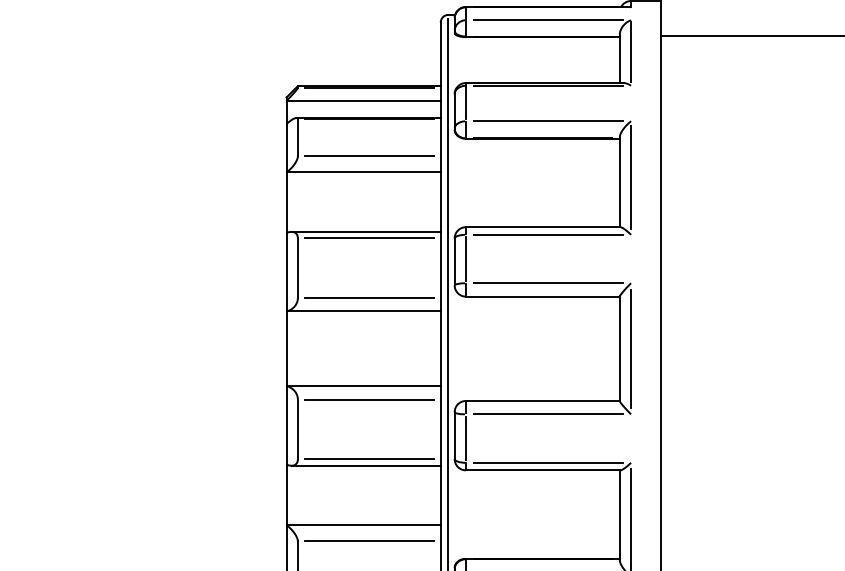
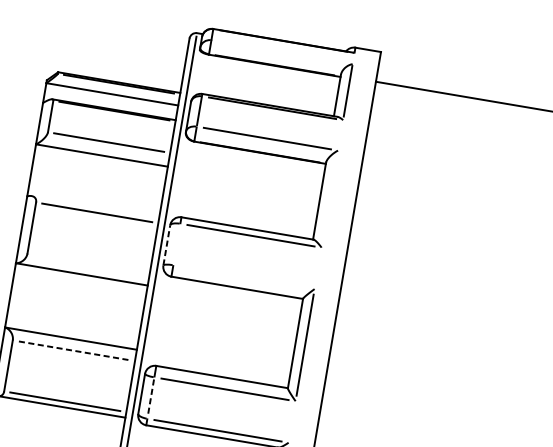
line: (548, 20) -> (282, 52), removed
line: (631, 177) -> (330, 198), removed
line: (365, 231) -> (94, 206), removed
line: (465, 258) -> (176, 243), removed
line: (454, 261) -> (166, 244), solid -> dashed
line: (548, 283) -> (243, 277), removed
line: (369, 298) -> (88, 264), removed
line: (369, 399) -> (74, 350), solid -> dashed
line: (465, 438) -> (150, 397), solid -> dashed

